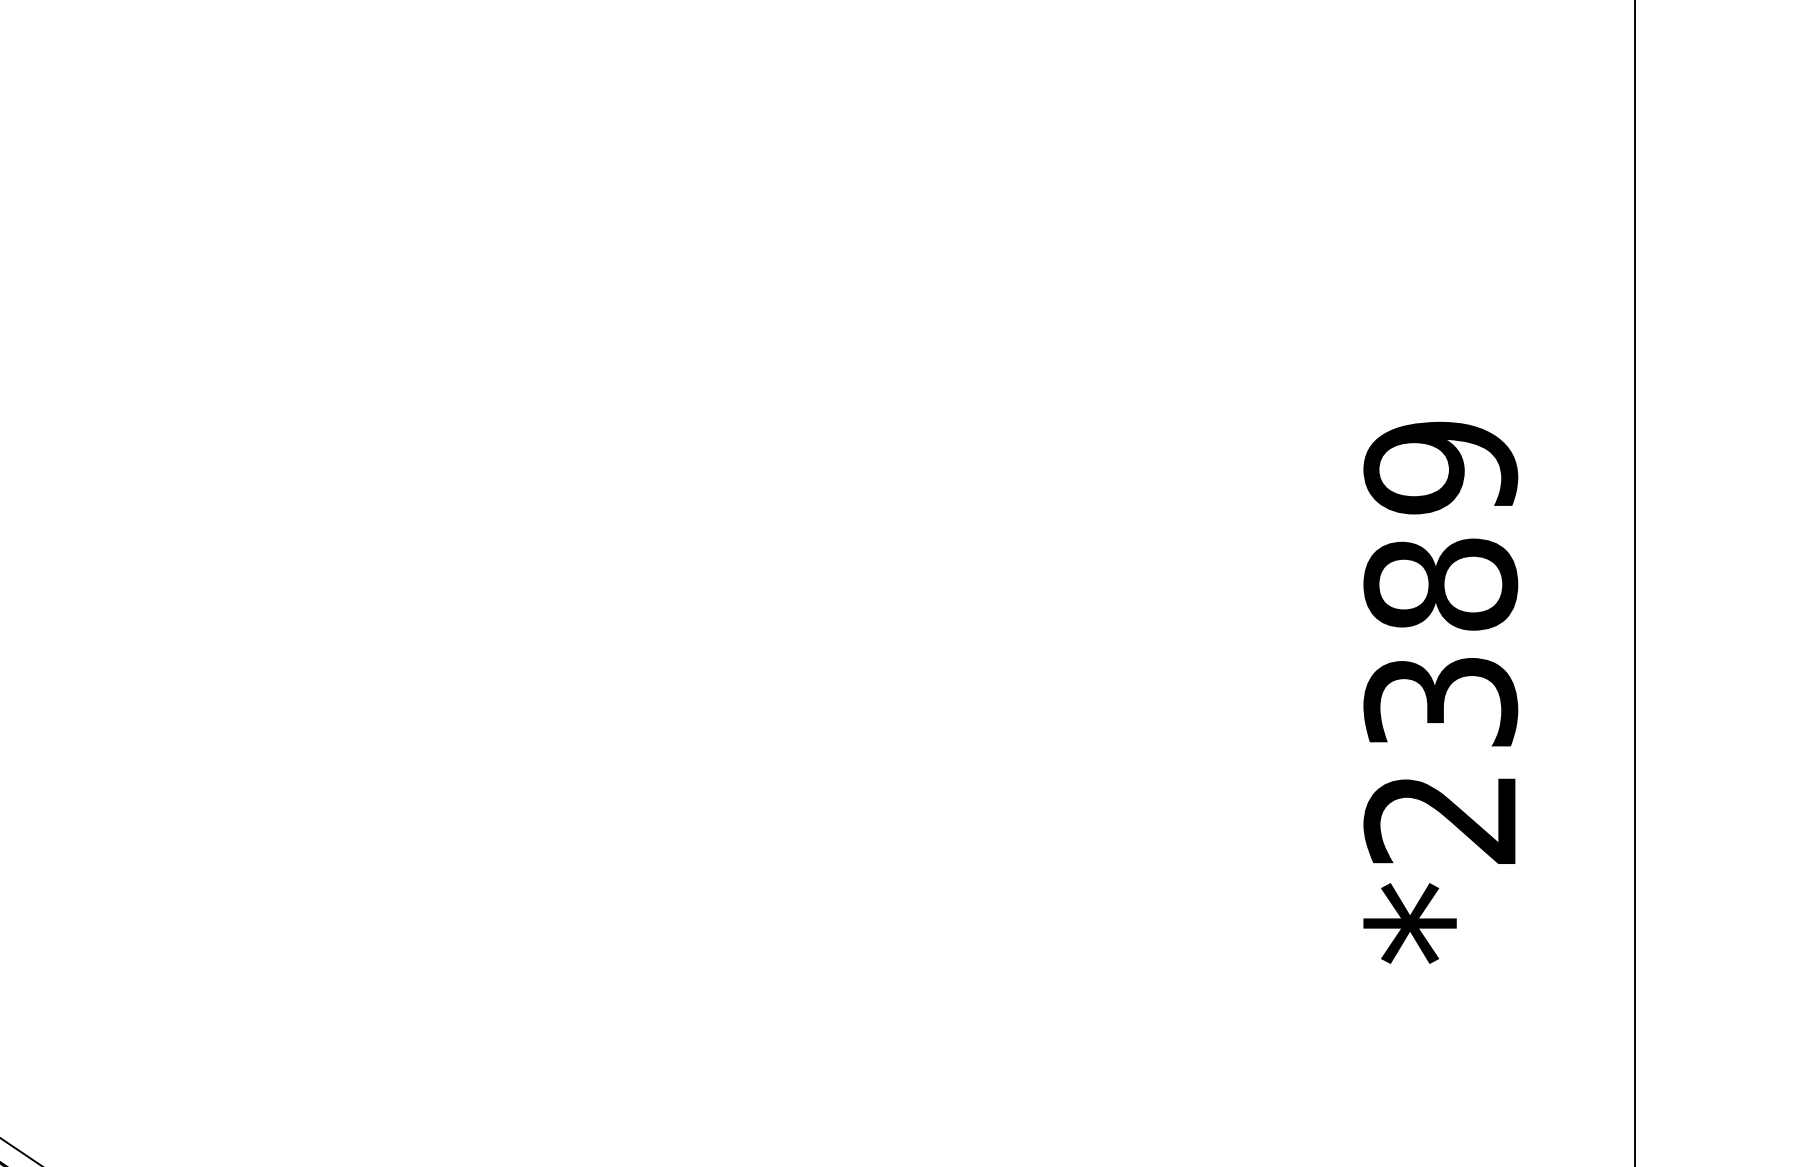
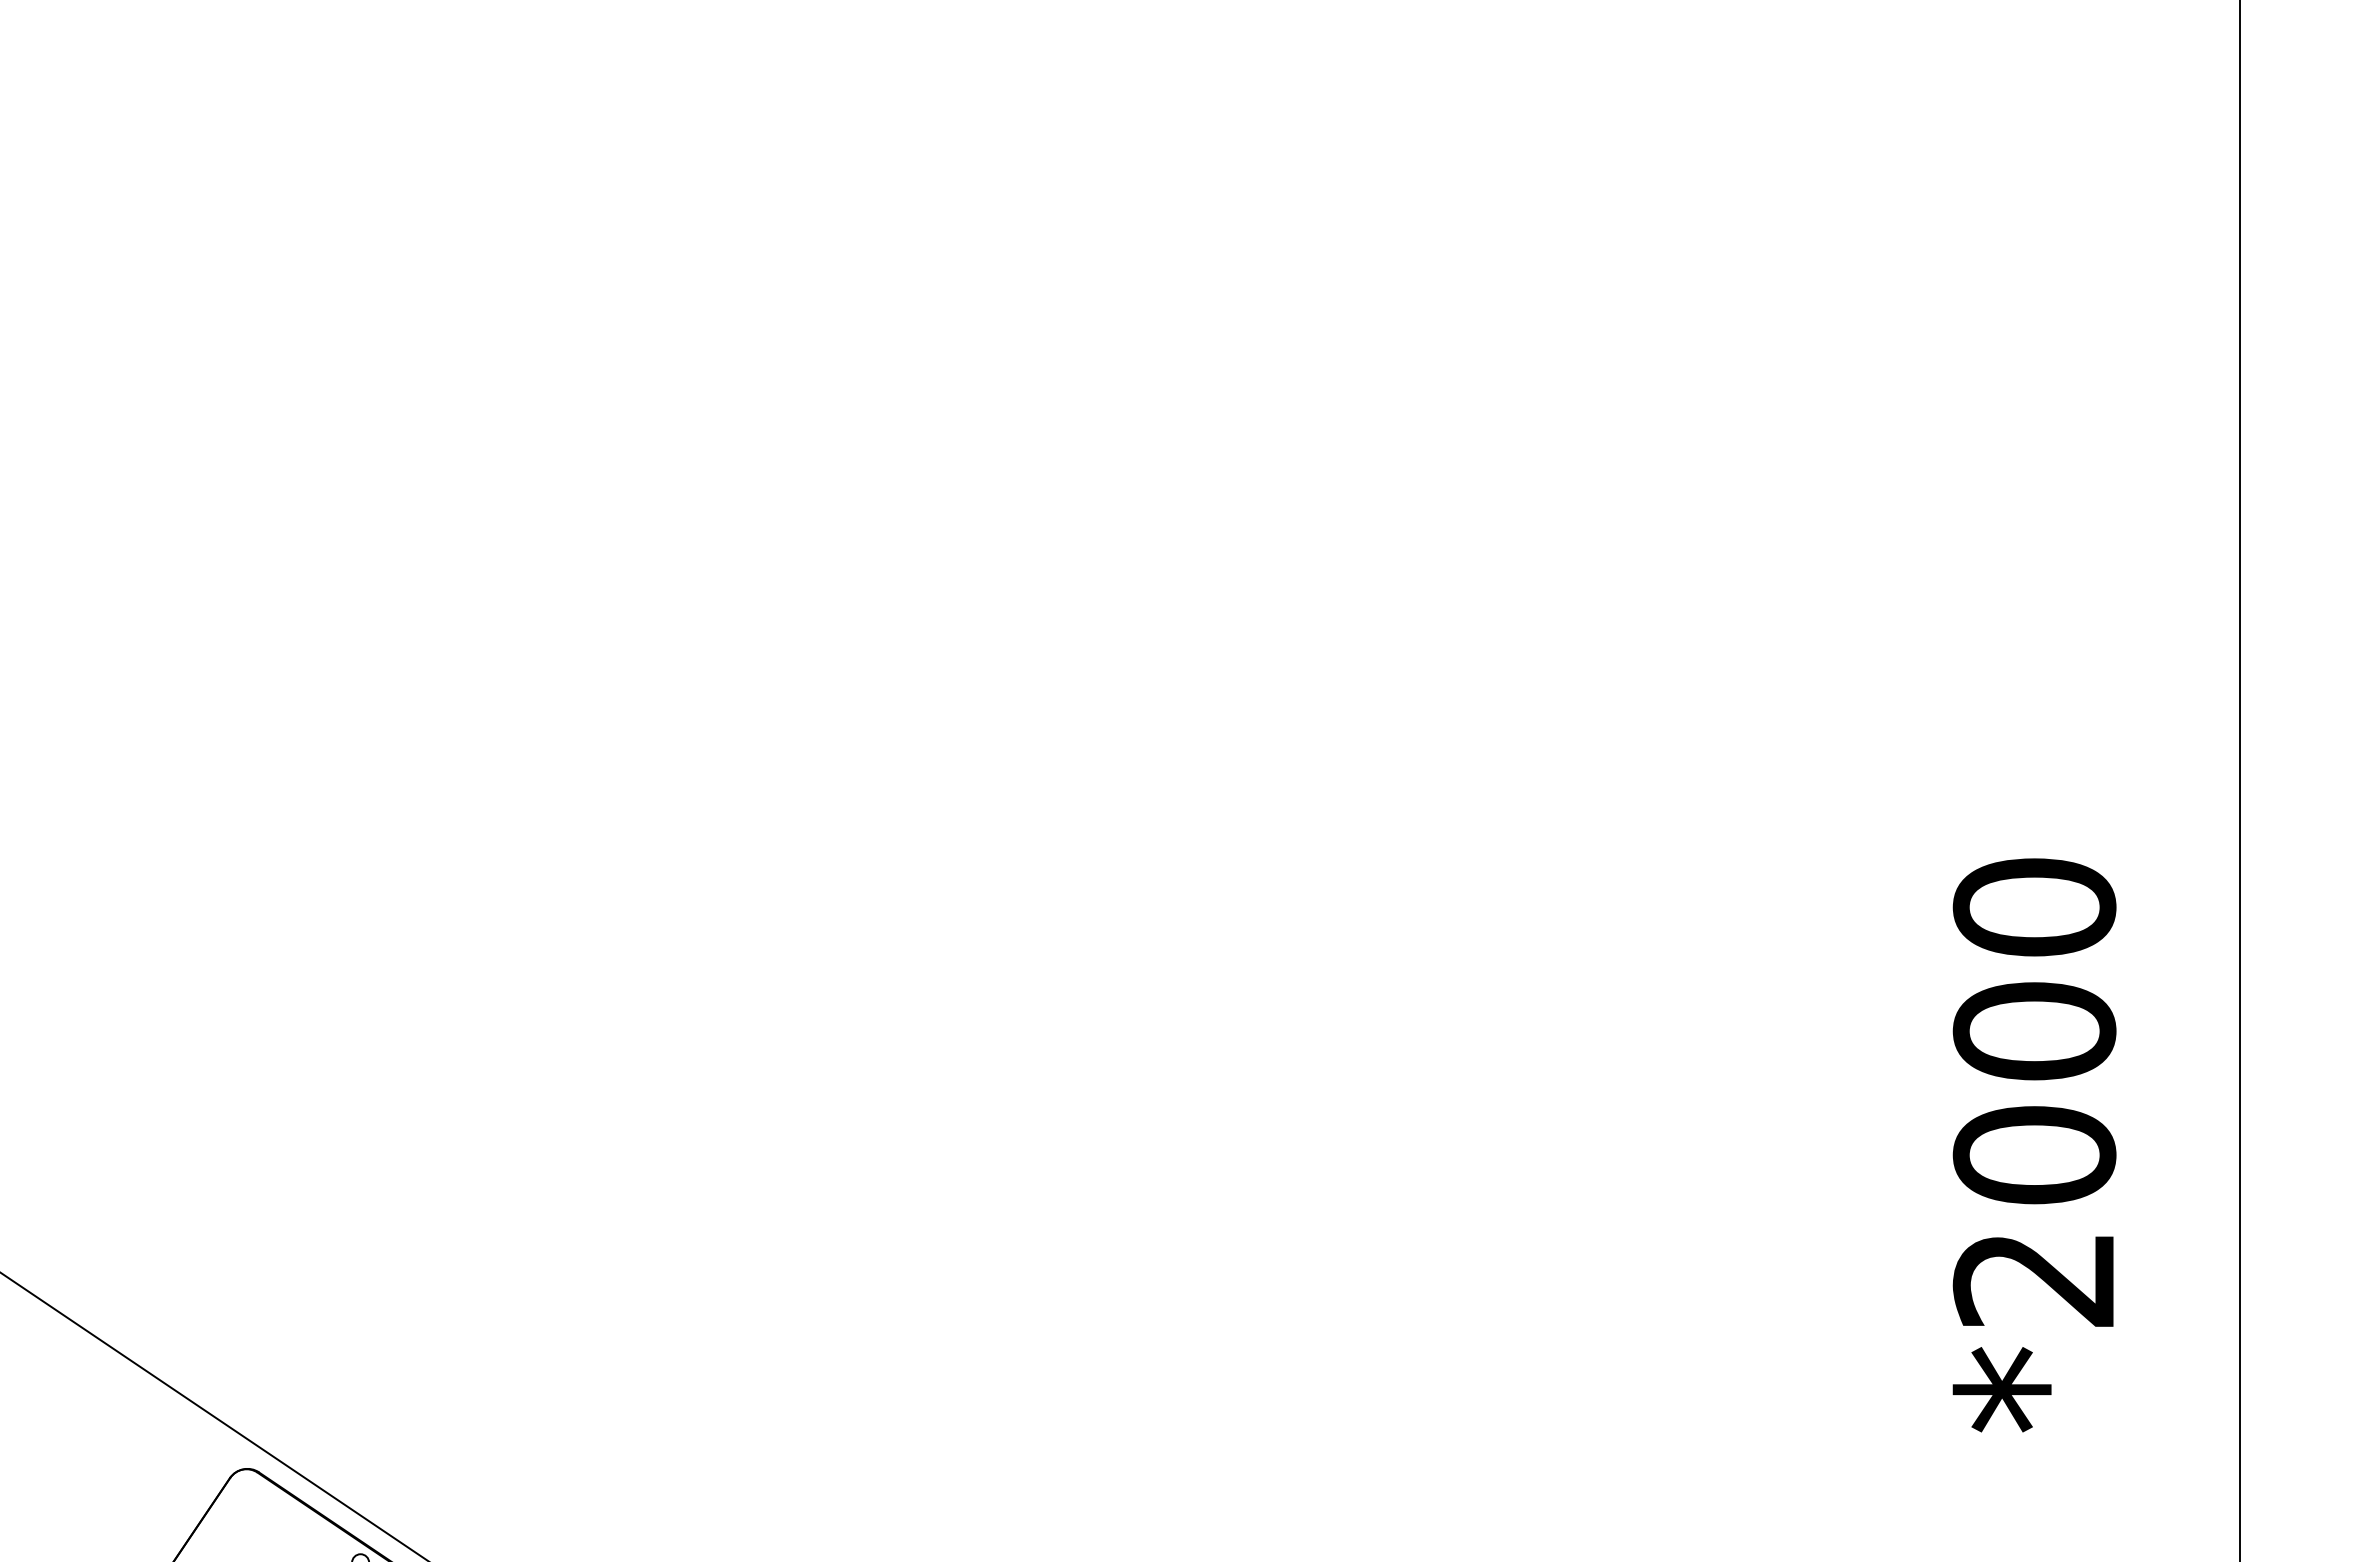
text: (1440, 584) -> (2034, 1031), *2389 -> *2000

